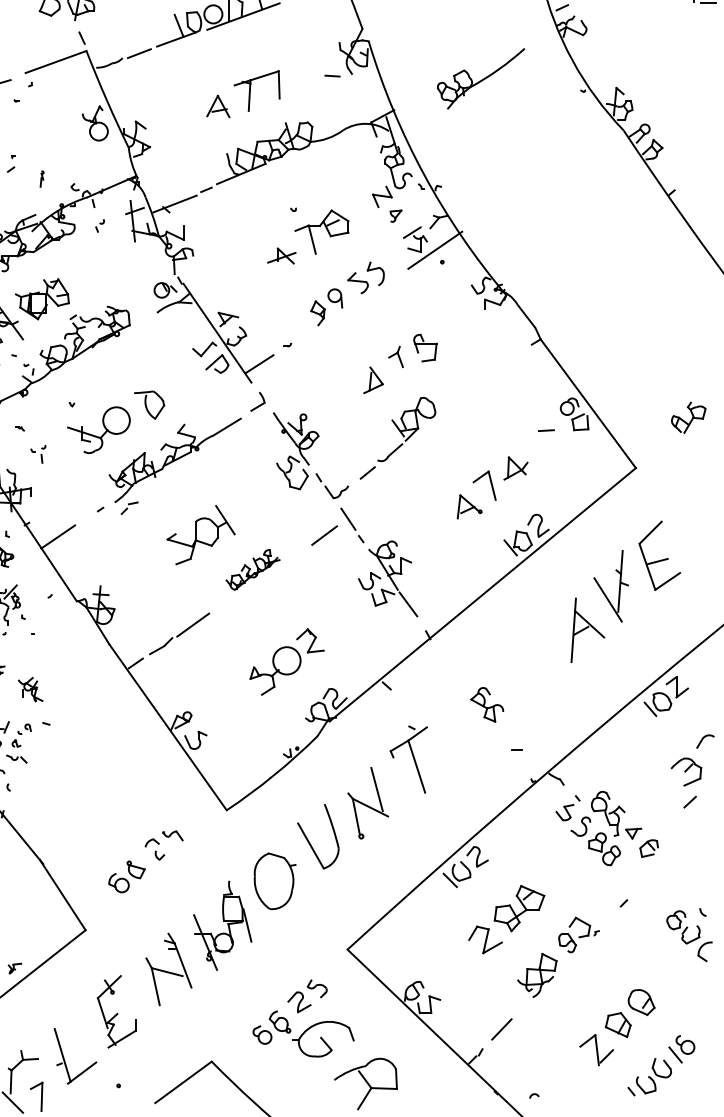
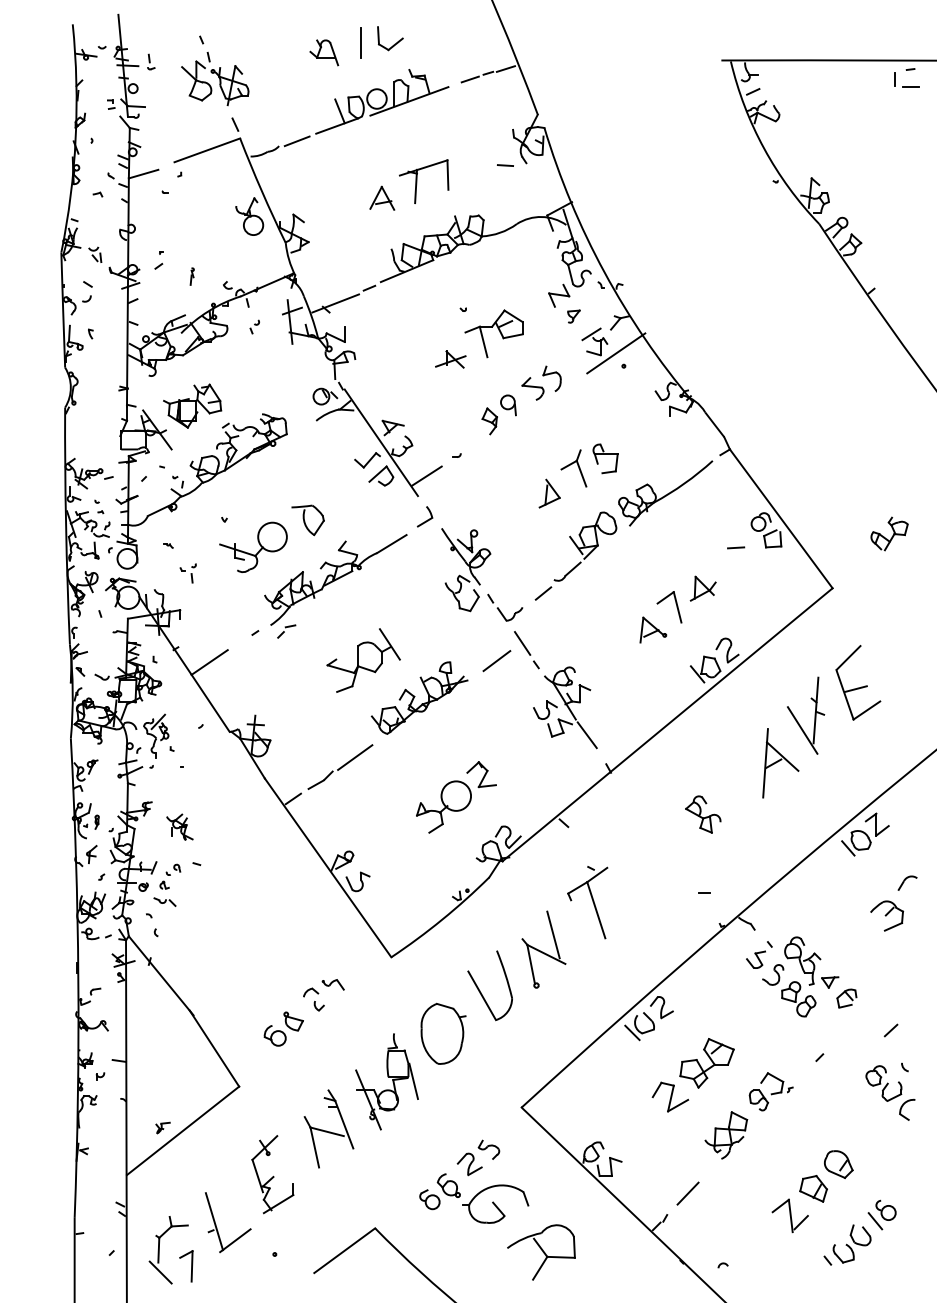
part: (480, 78) -> (665, 493), moved
part: (395, 357) -> (573, 468), size x1.67
part: (252, 569) -> (419, 697), size x1.67
part: (487, 704) -> (703, 814), moved
line: (689, 802) -> (890, 1030), moved

